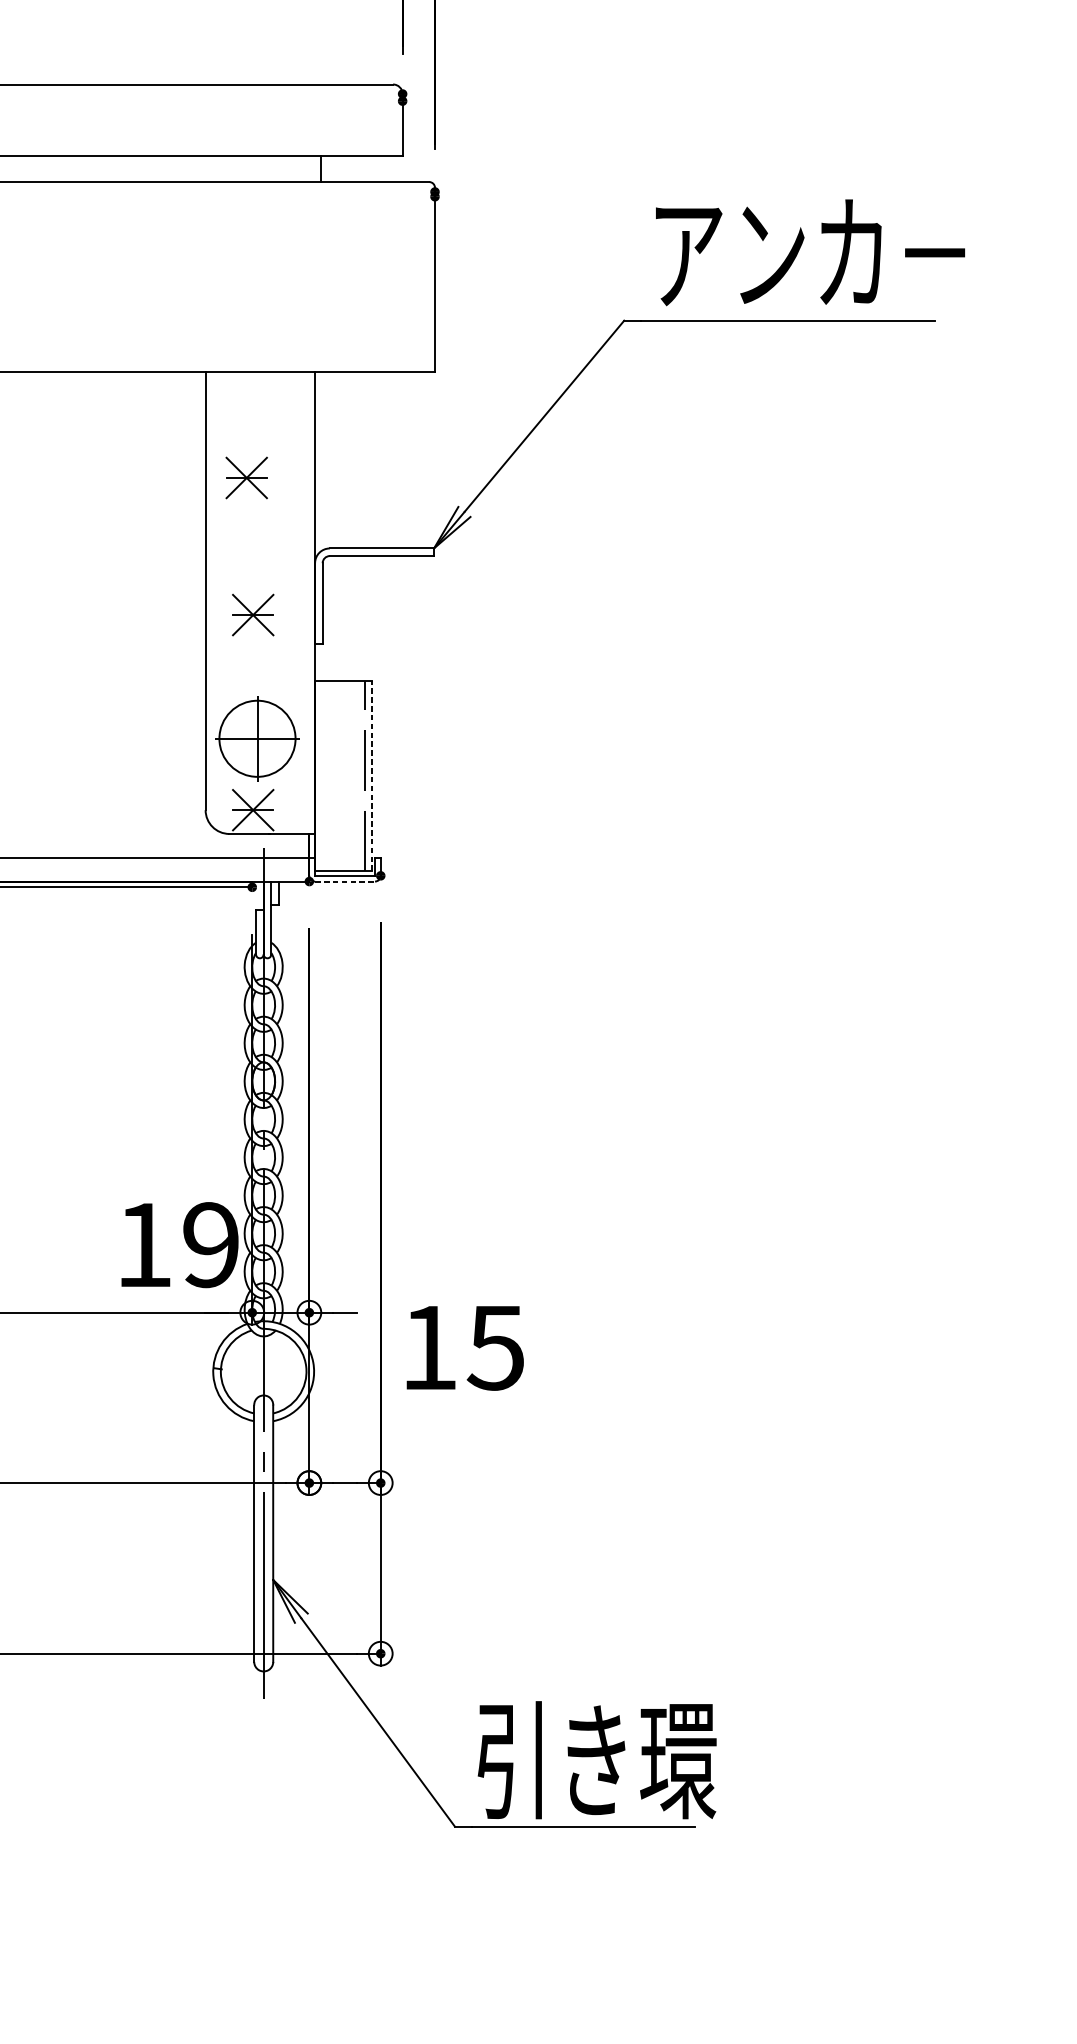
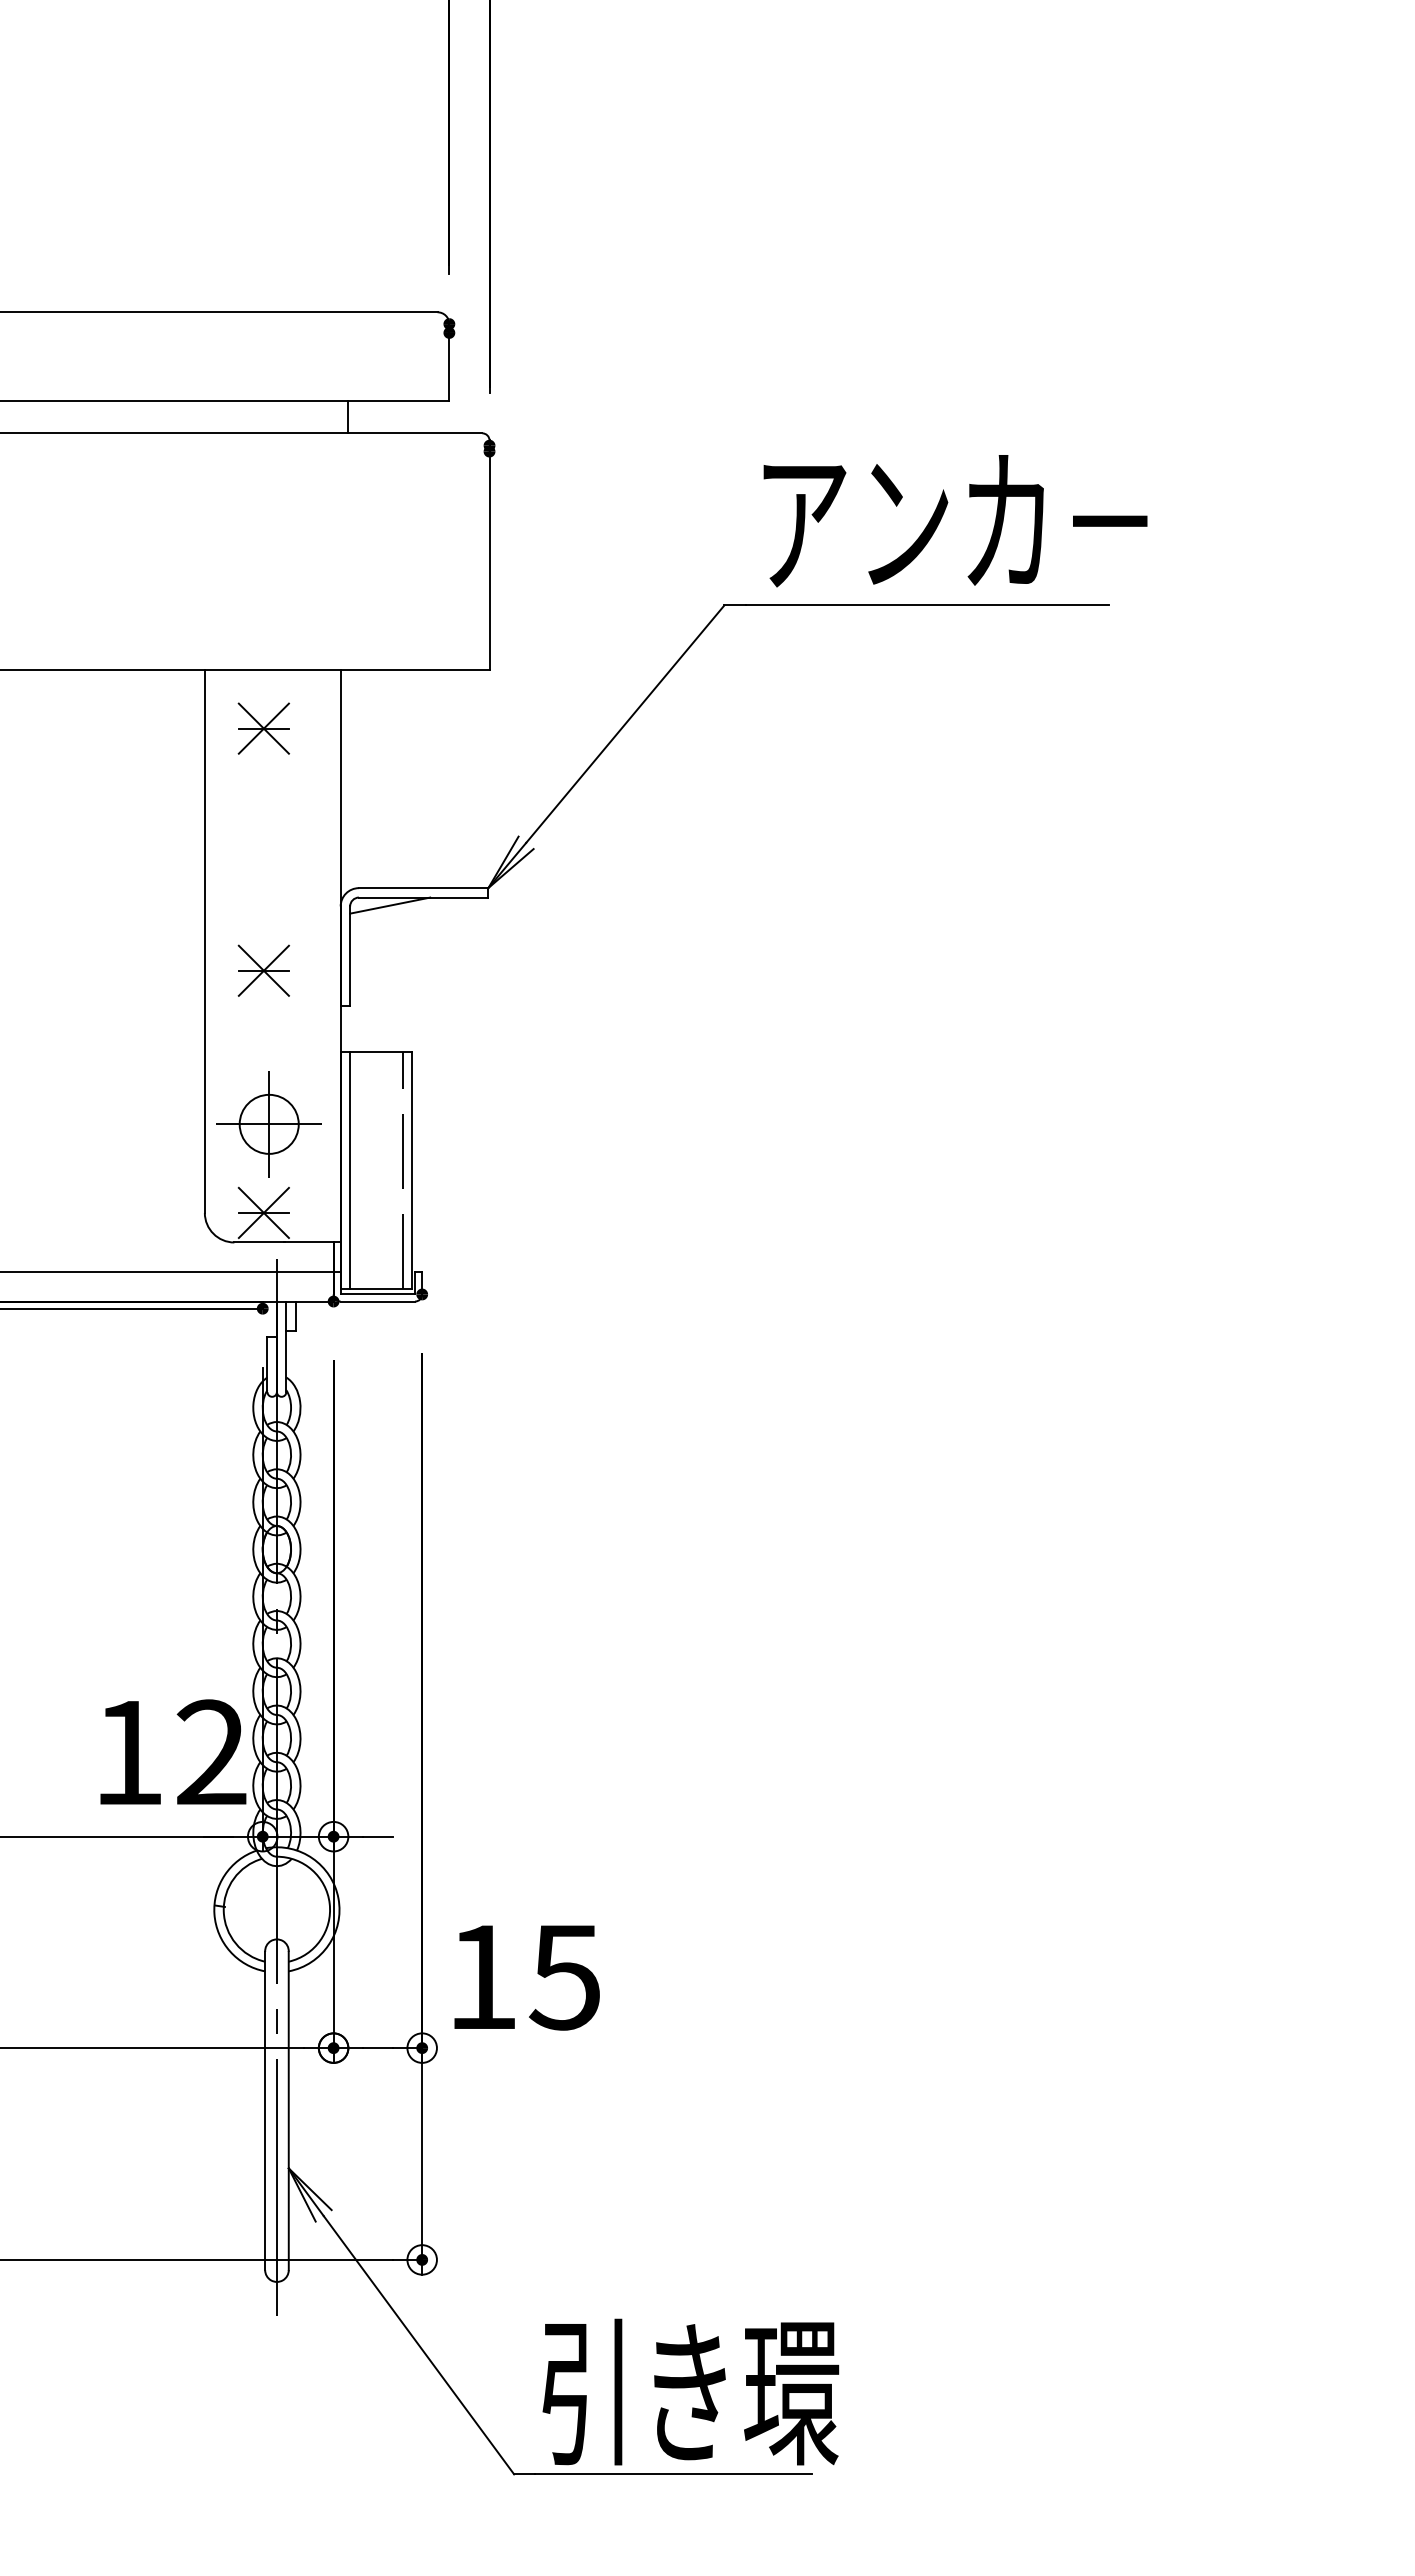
part: (246, 477) -> (263, 728), moved
line: (355, 562) -> (390, 905), added
circle: (256, 738) -> (268, 1123), size x0.62
line: (322, 775) -> (349, 1170), added
line: (372, 775) -> (411, 1169), dashed -> solid
line: (345, 881) -> (378, 1301), dashed -> solid
text: (210, 1244) -> (211, 1752), 19 -> 12
text: (464, 1348) -> (526, 1977), moved

